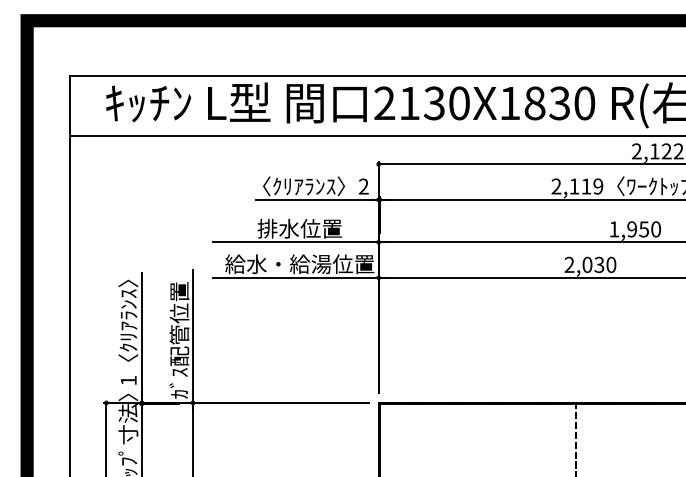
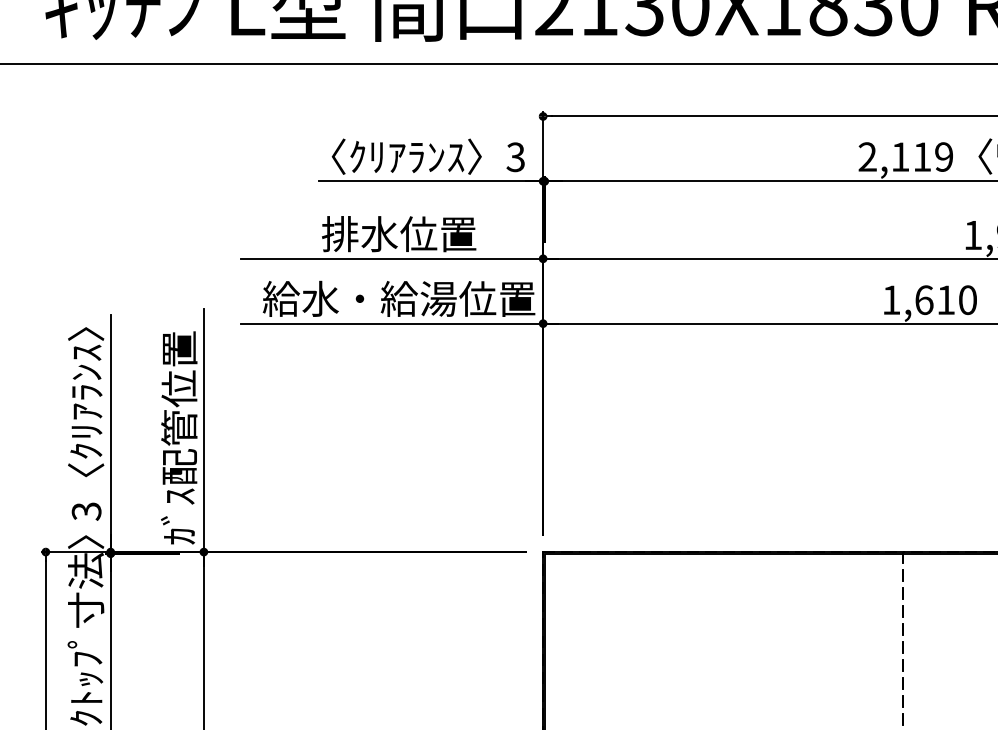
text: (363, 186) -> (515, 156), 2 -> 3
text: (584, 264) -> (918, 299), 2,030 -> 1,610
text: (128, 380) -> (86, 511), 1 -> 3

